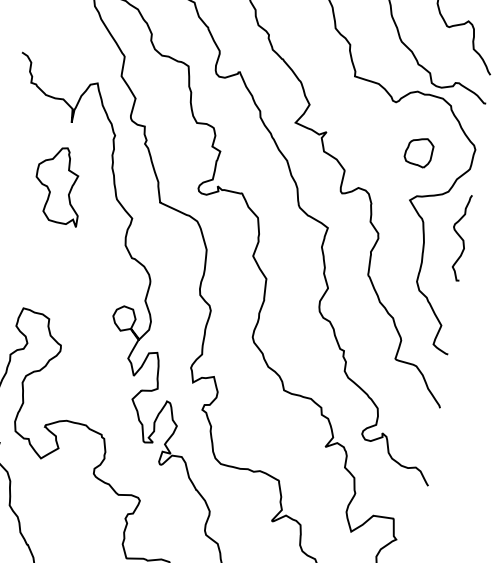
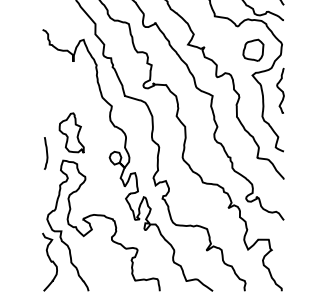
part: (419, 150) -> (253, 49), size x1.43
part: (58, 184) -> (71, 132), moved

